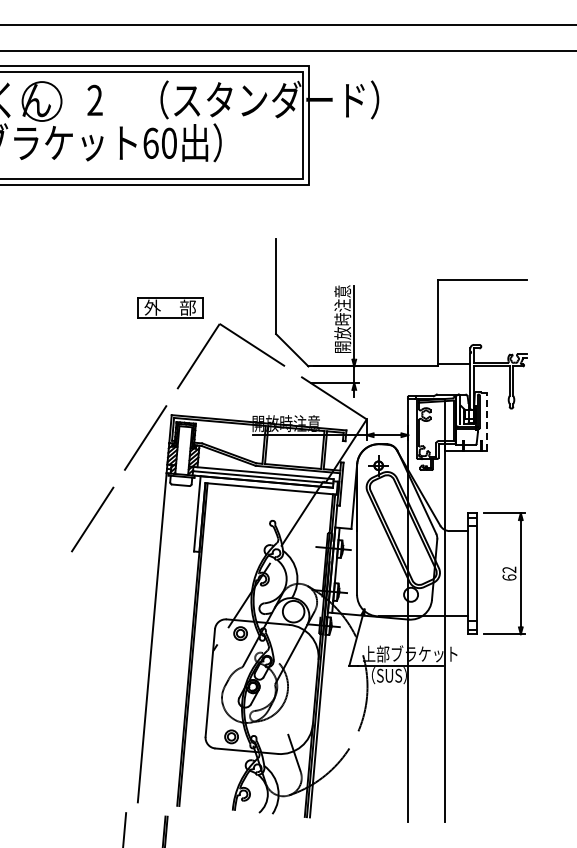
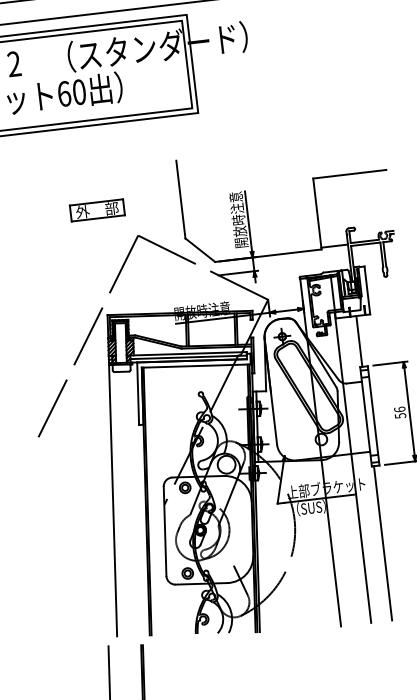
part: (170, 307) -> (97, 210), moved
line: (487, 421) -> (367, 289), dashed -> solid
line: (470, 482) -> (359, 341), added
text: (509, 573) -> (400, 412), 62 -> 56
line: (470, 728) -> (383, 543), added

